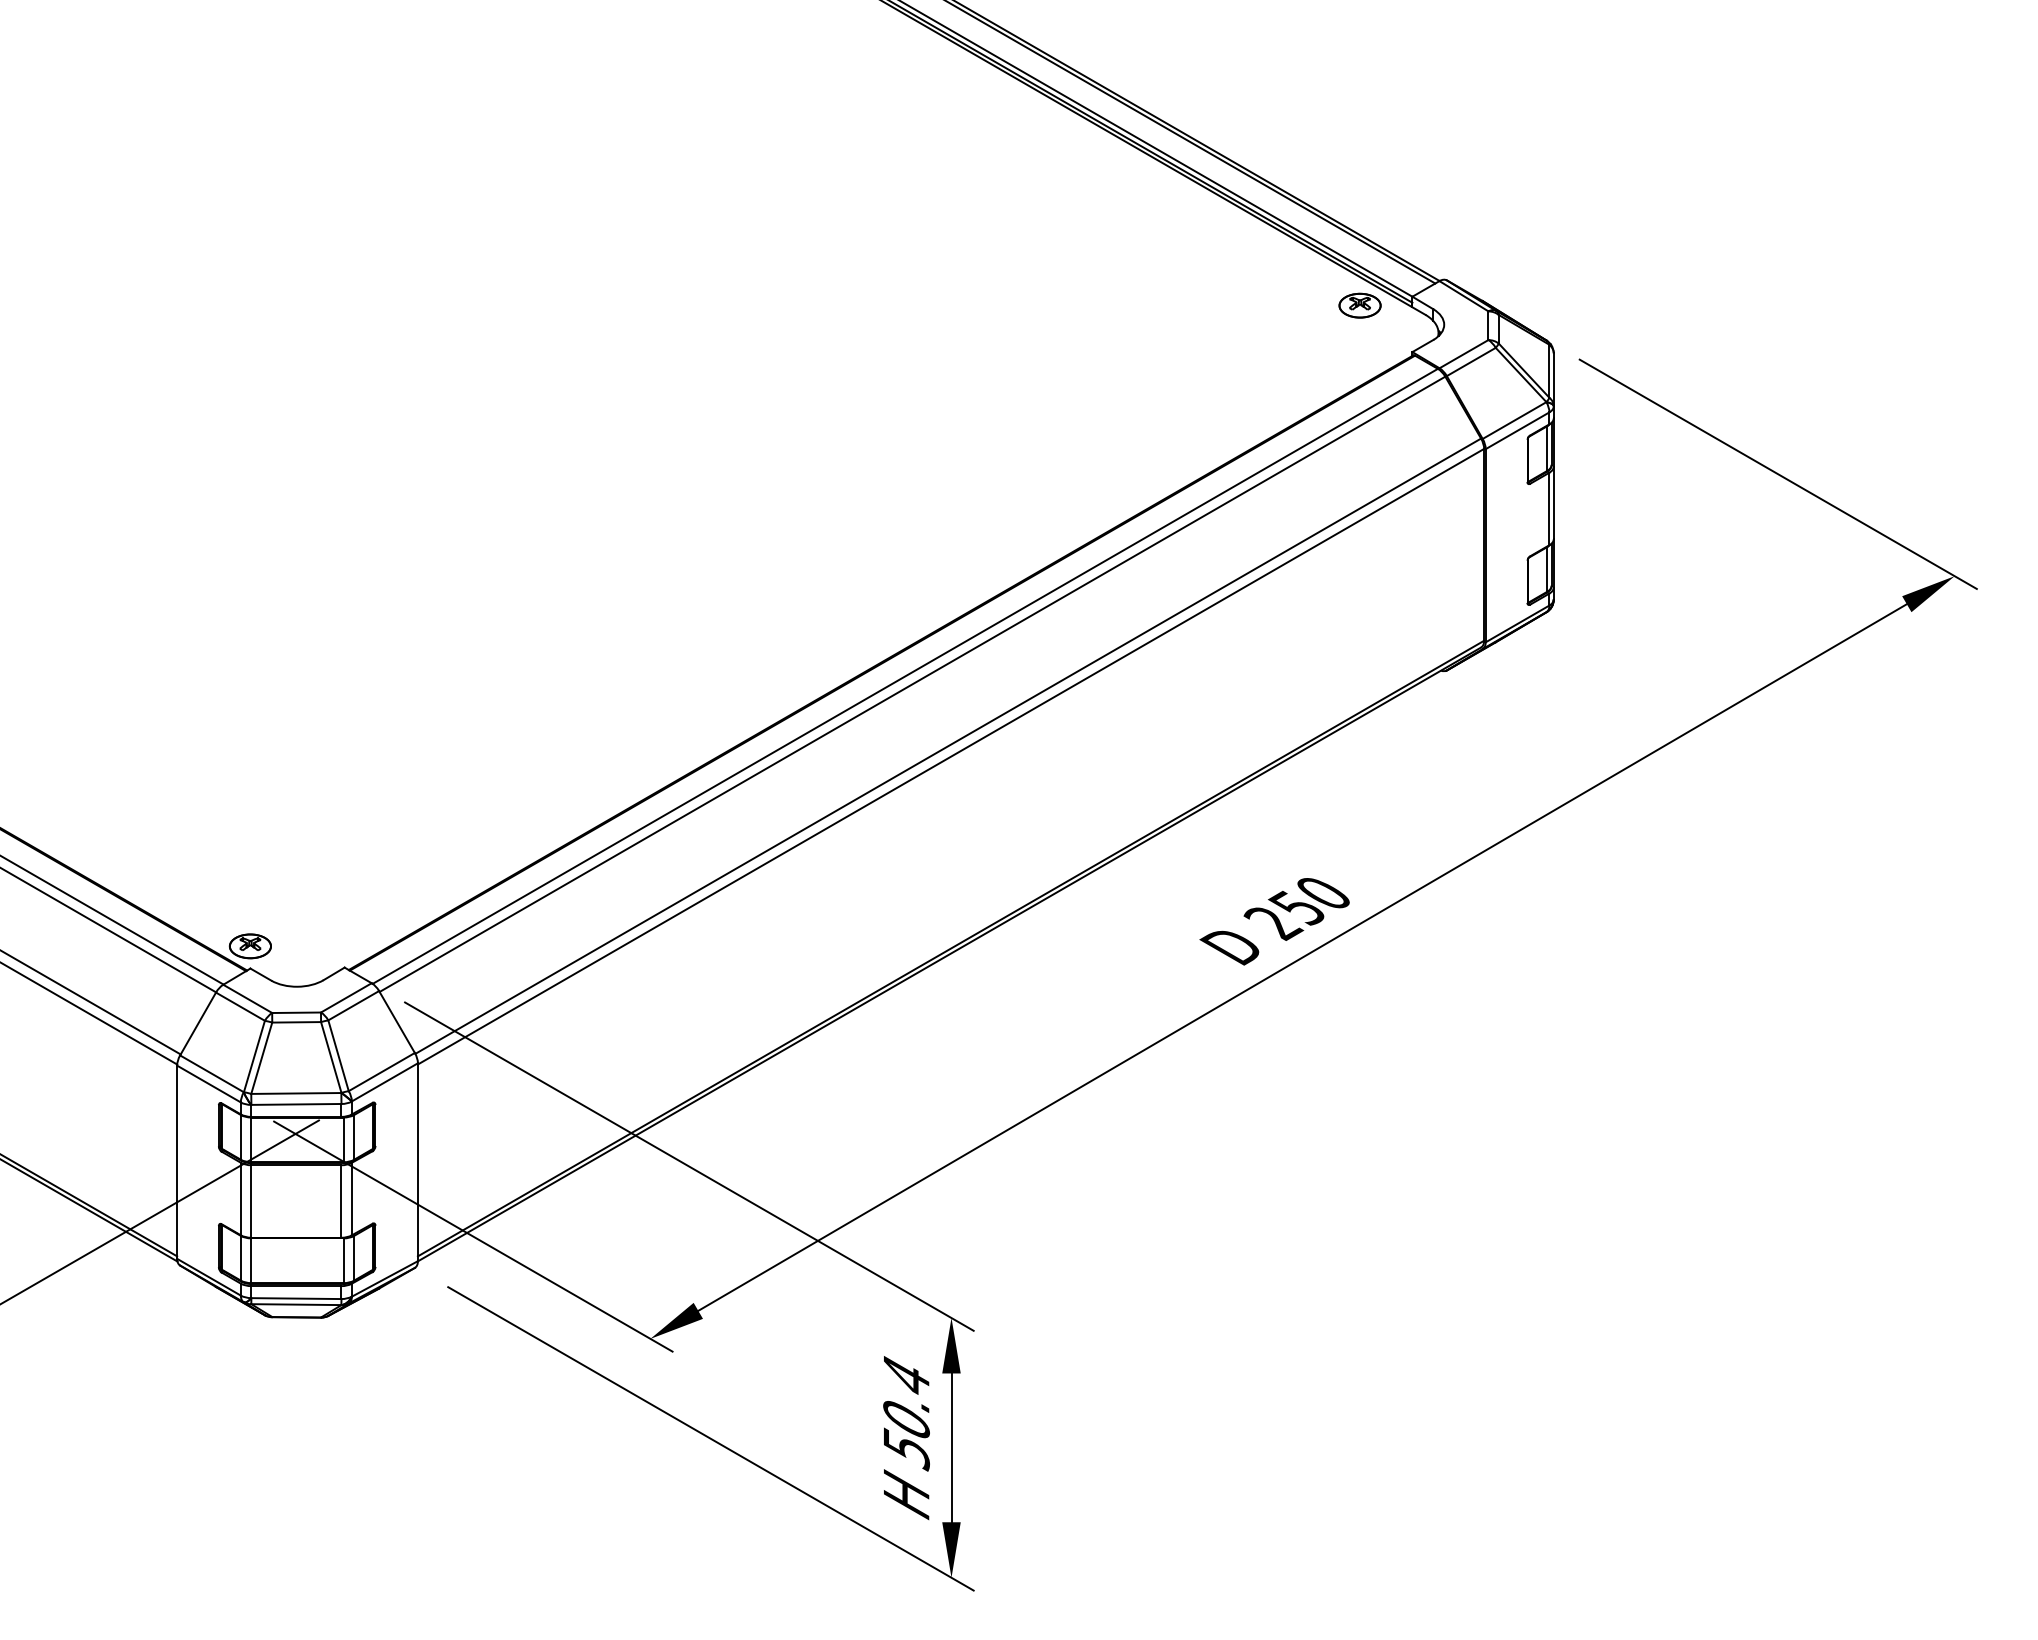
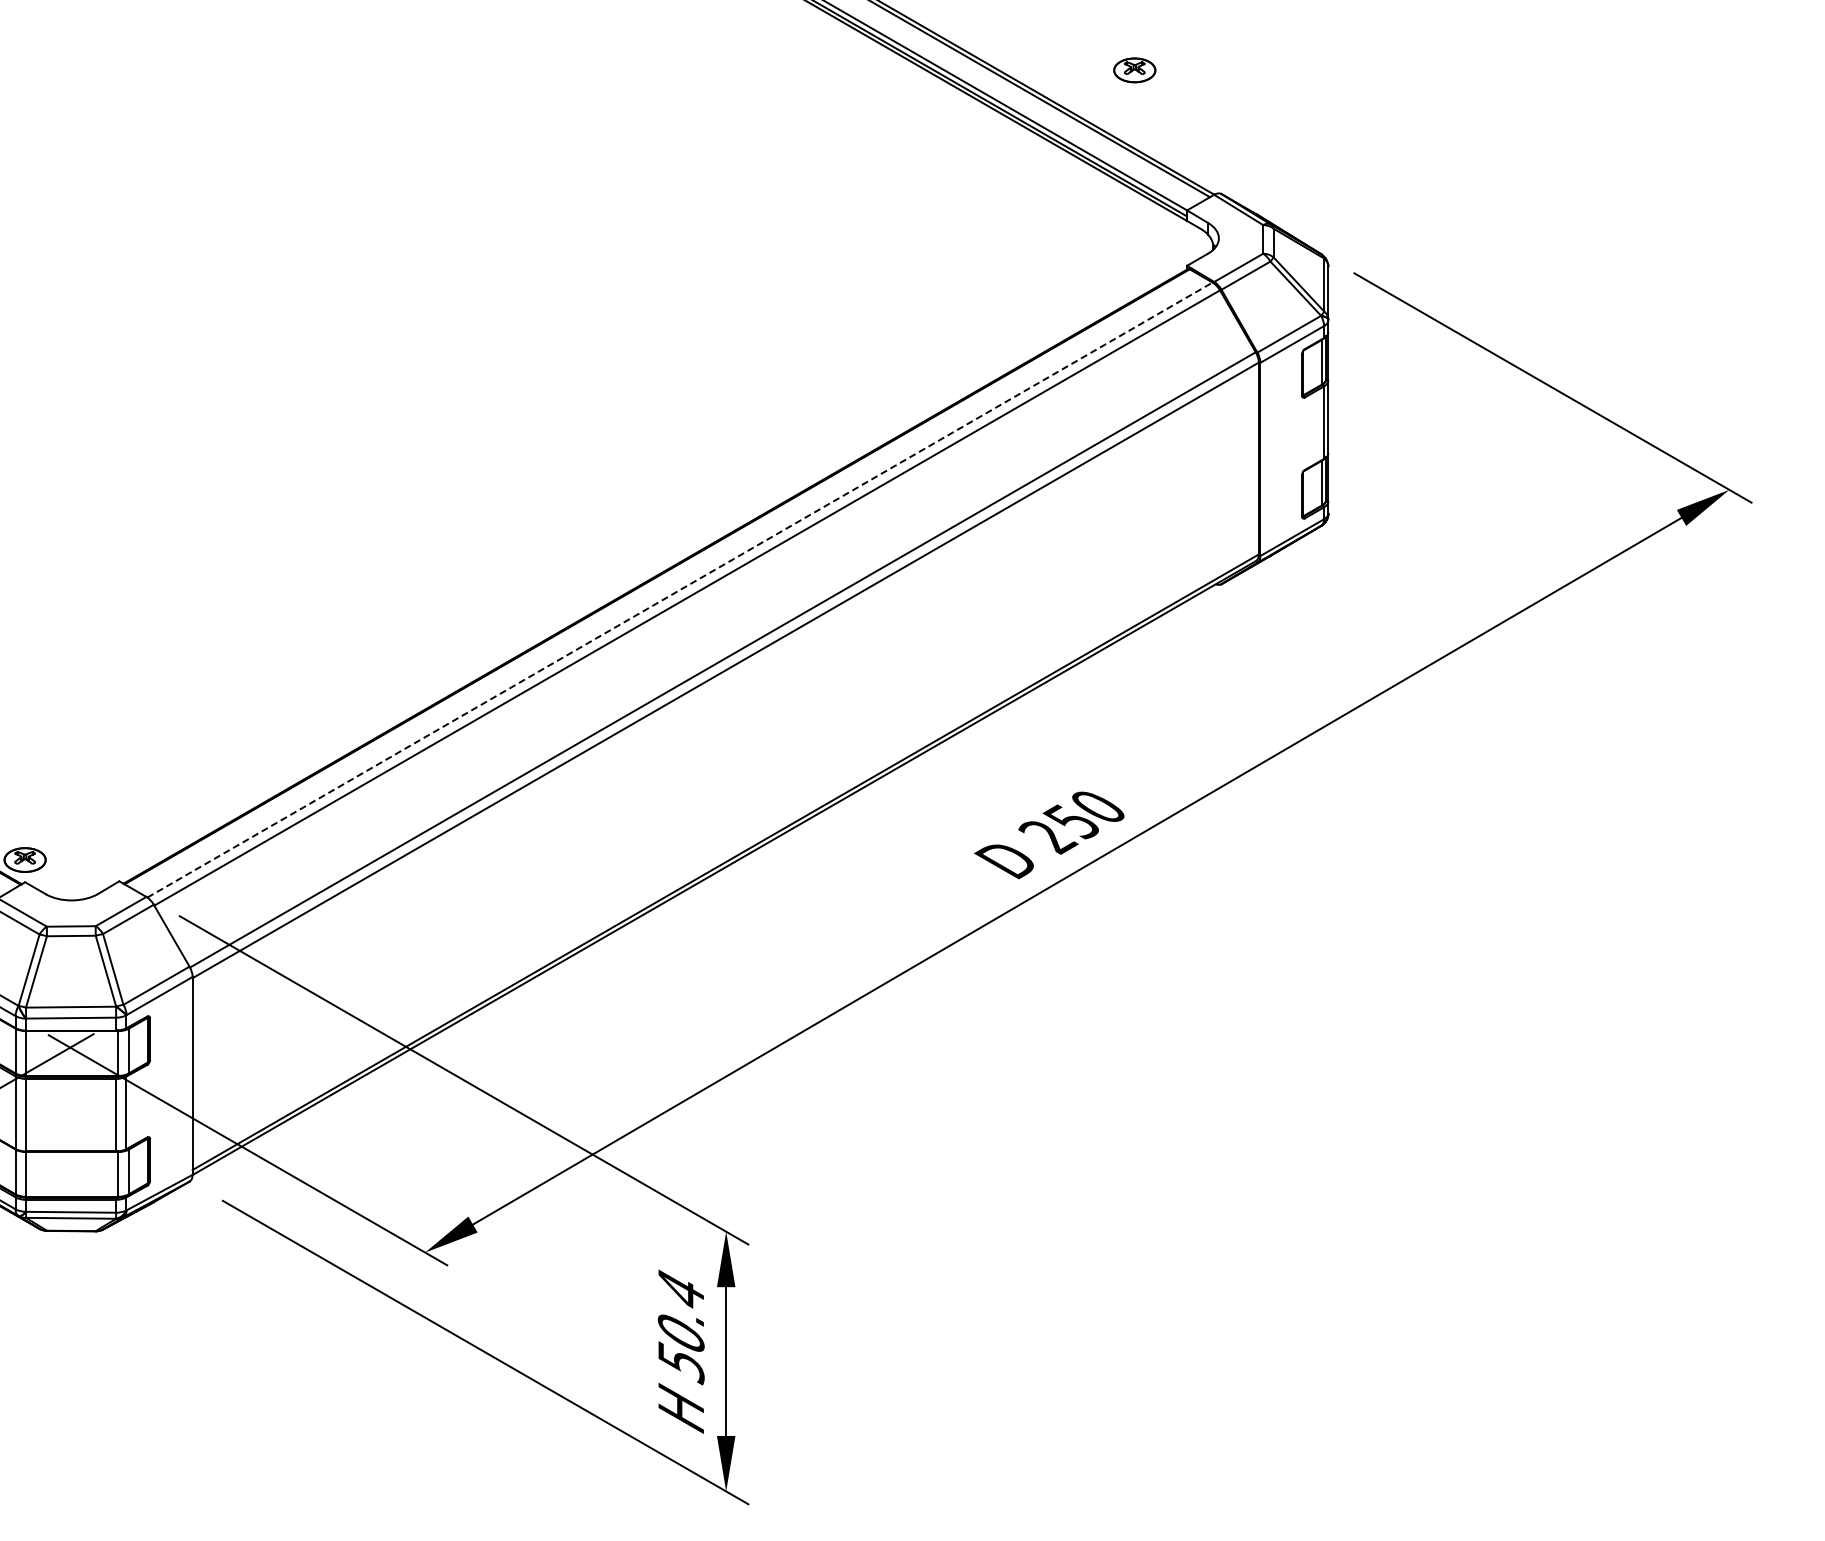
part: (1359, 305) -> (1134, 70), moved
line: (905, 676) -> (680, 590), solid -> dashed

